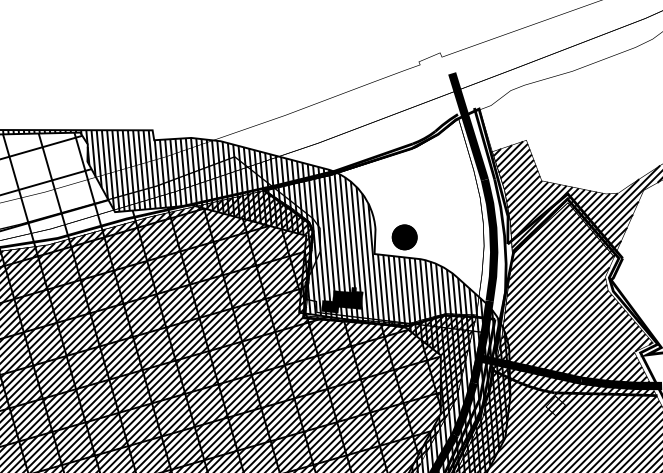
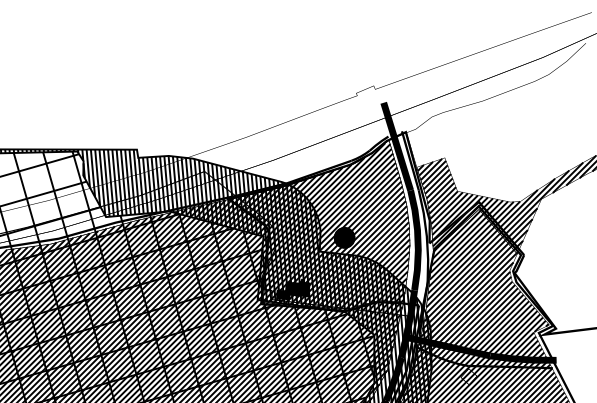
hatch: (375, 223) -> (320, 226), added

